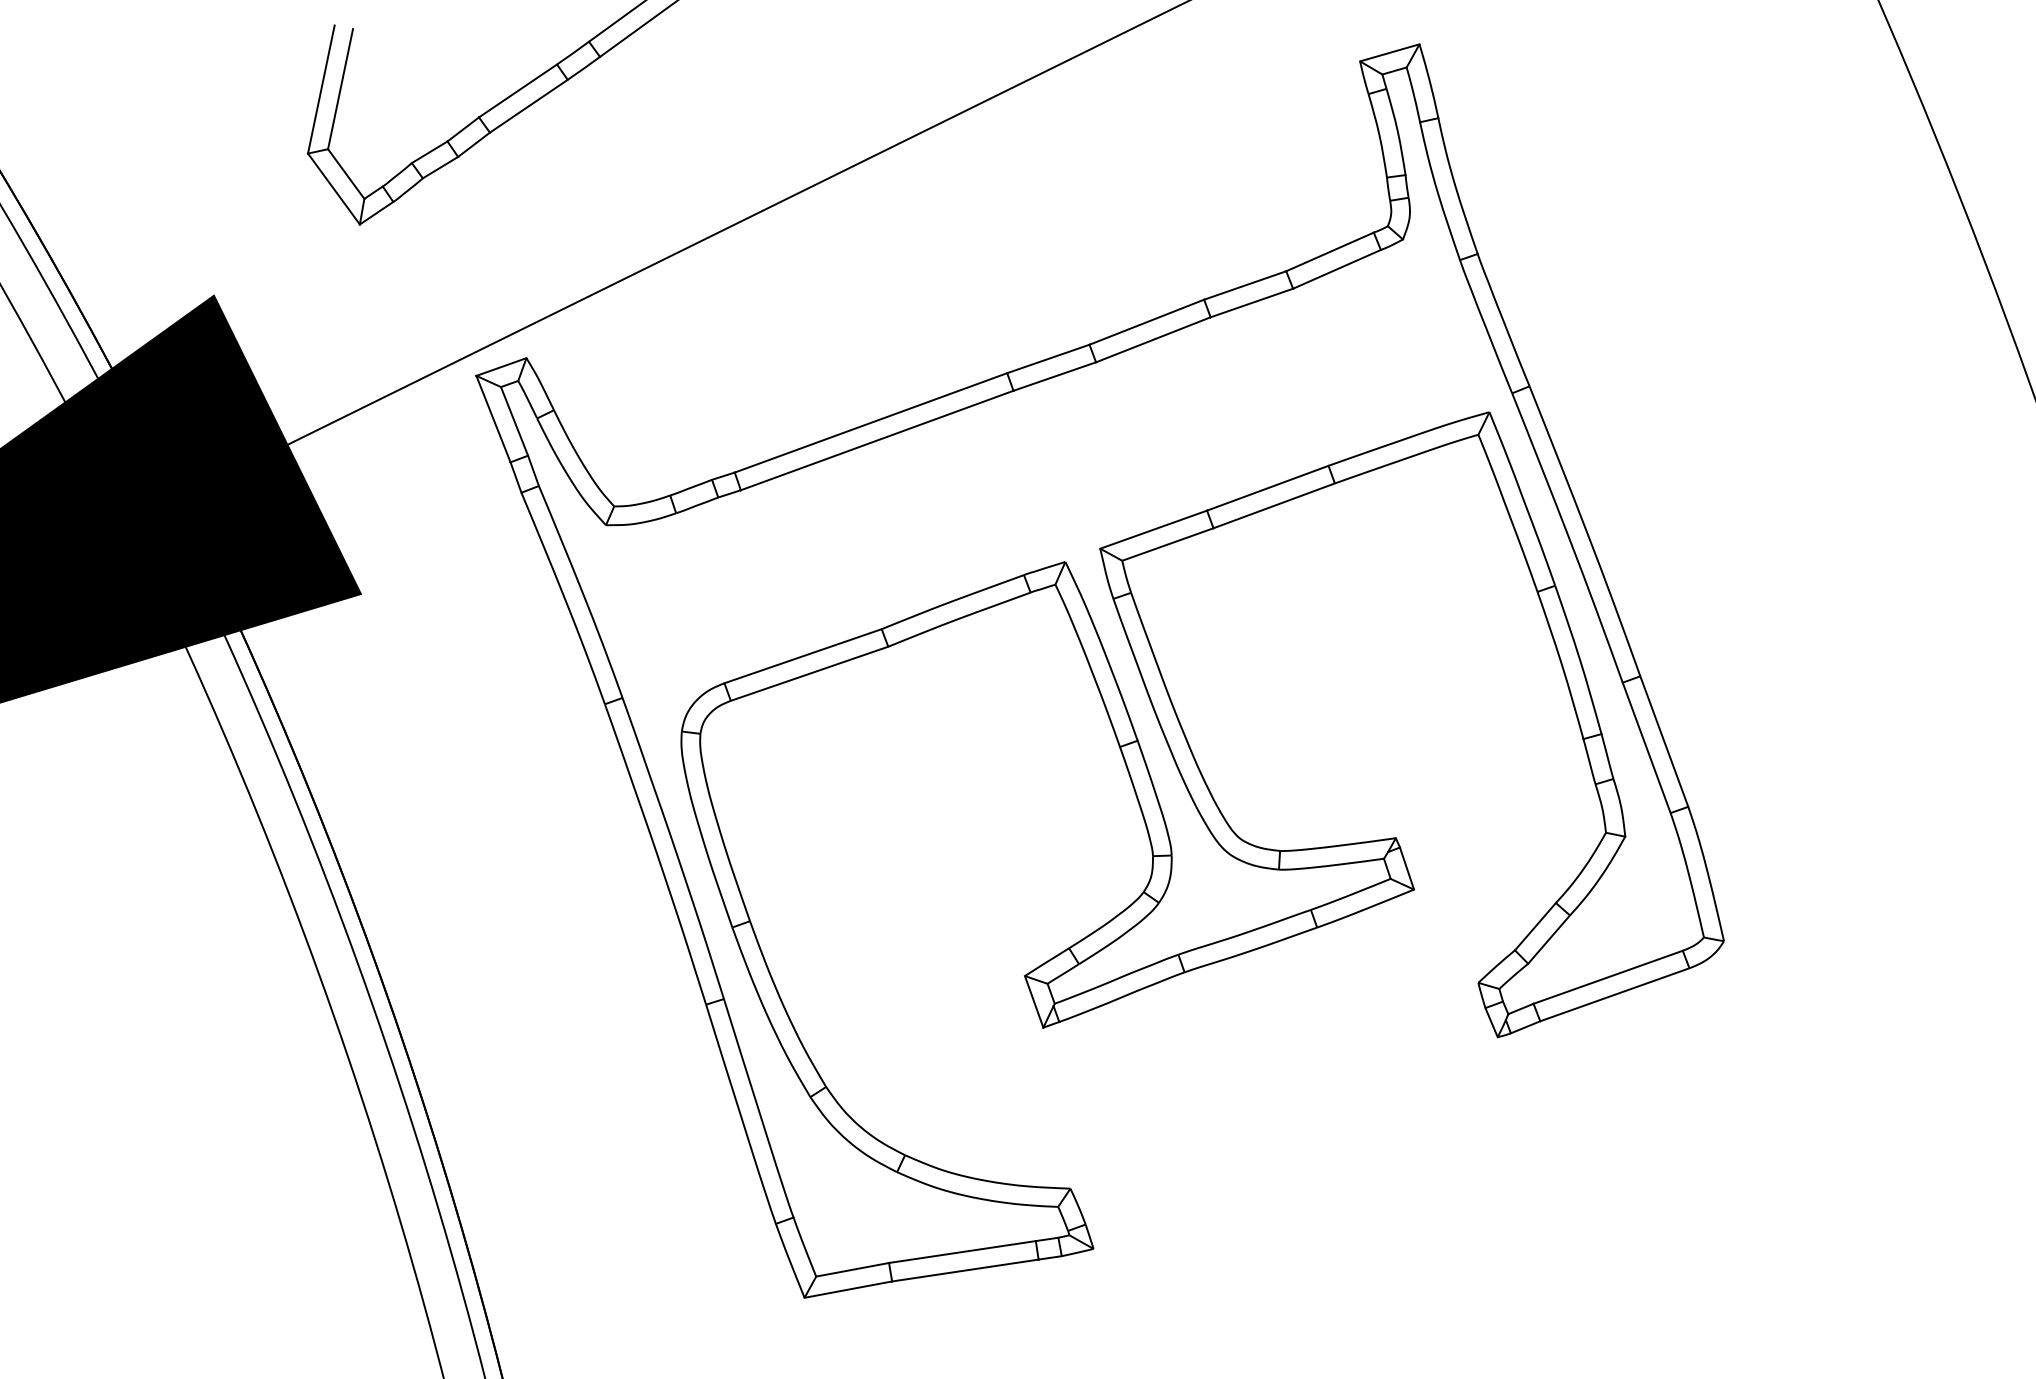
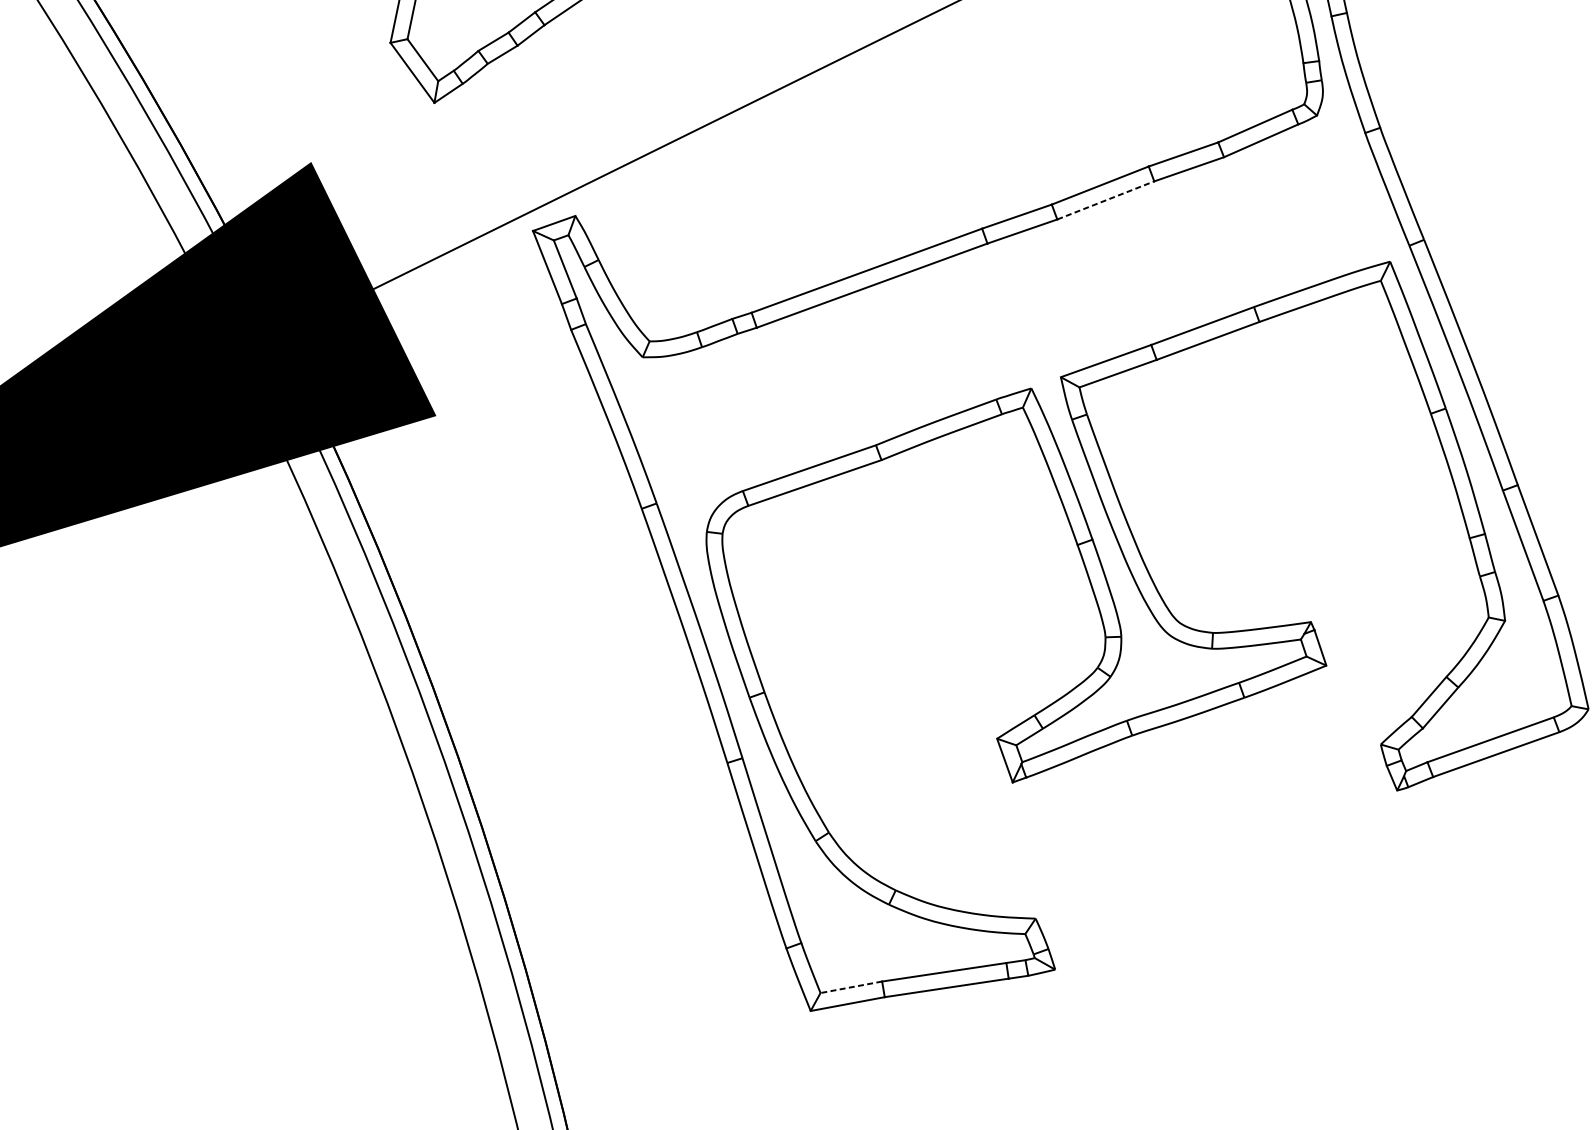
line: (1153, 339) -> (1105, 200), solid -> dashed
line: (852, 1269) -> (851, 987), solid -> dashed

